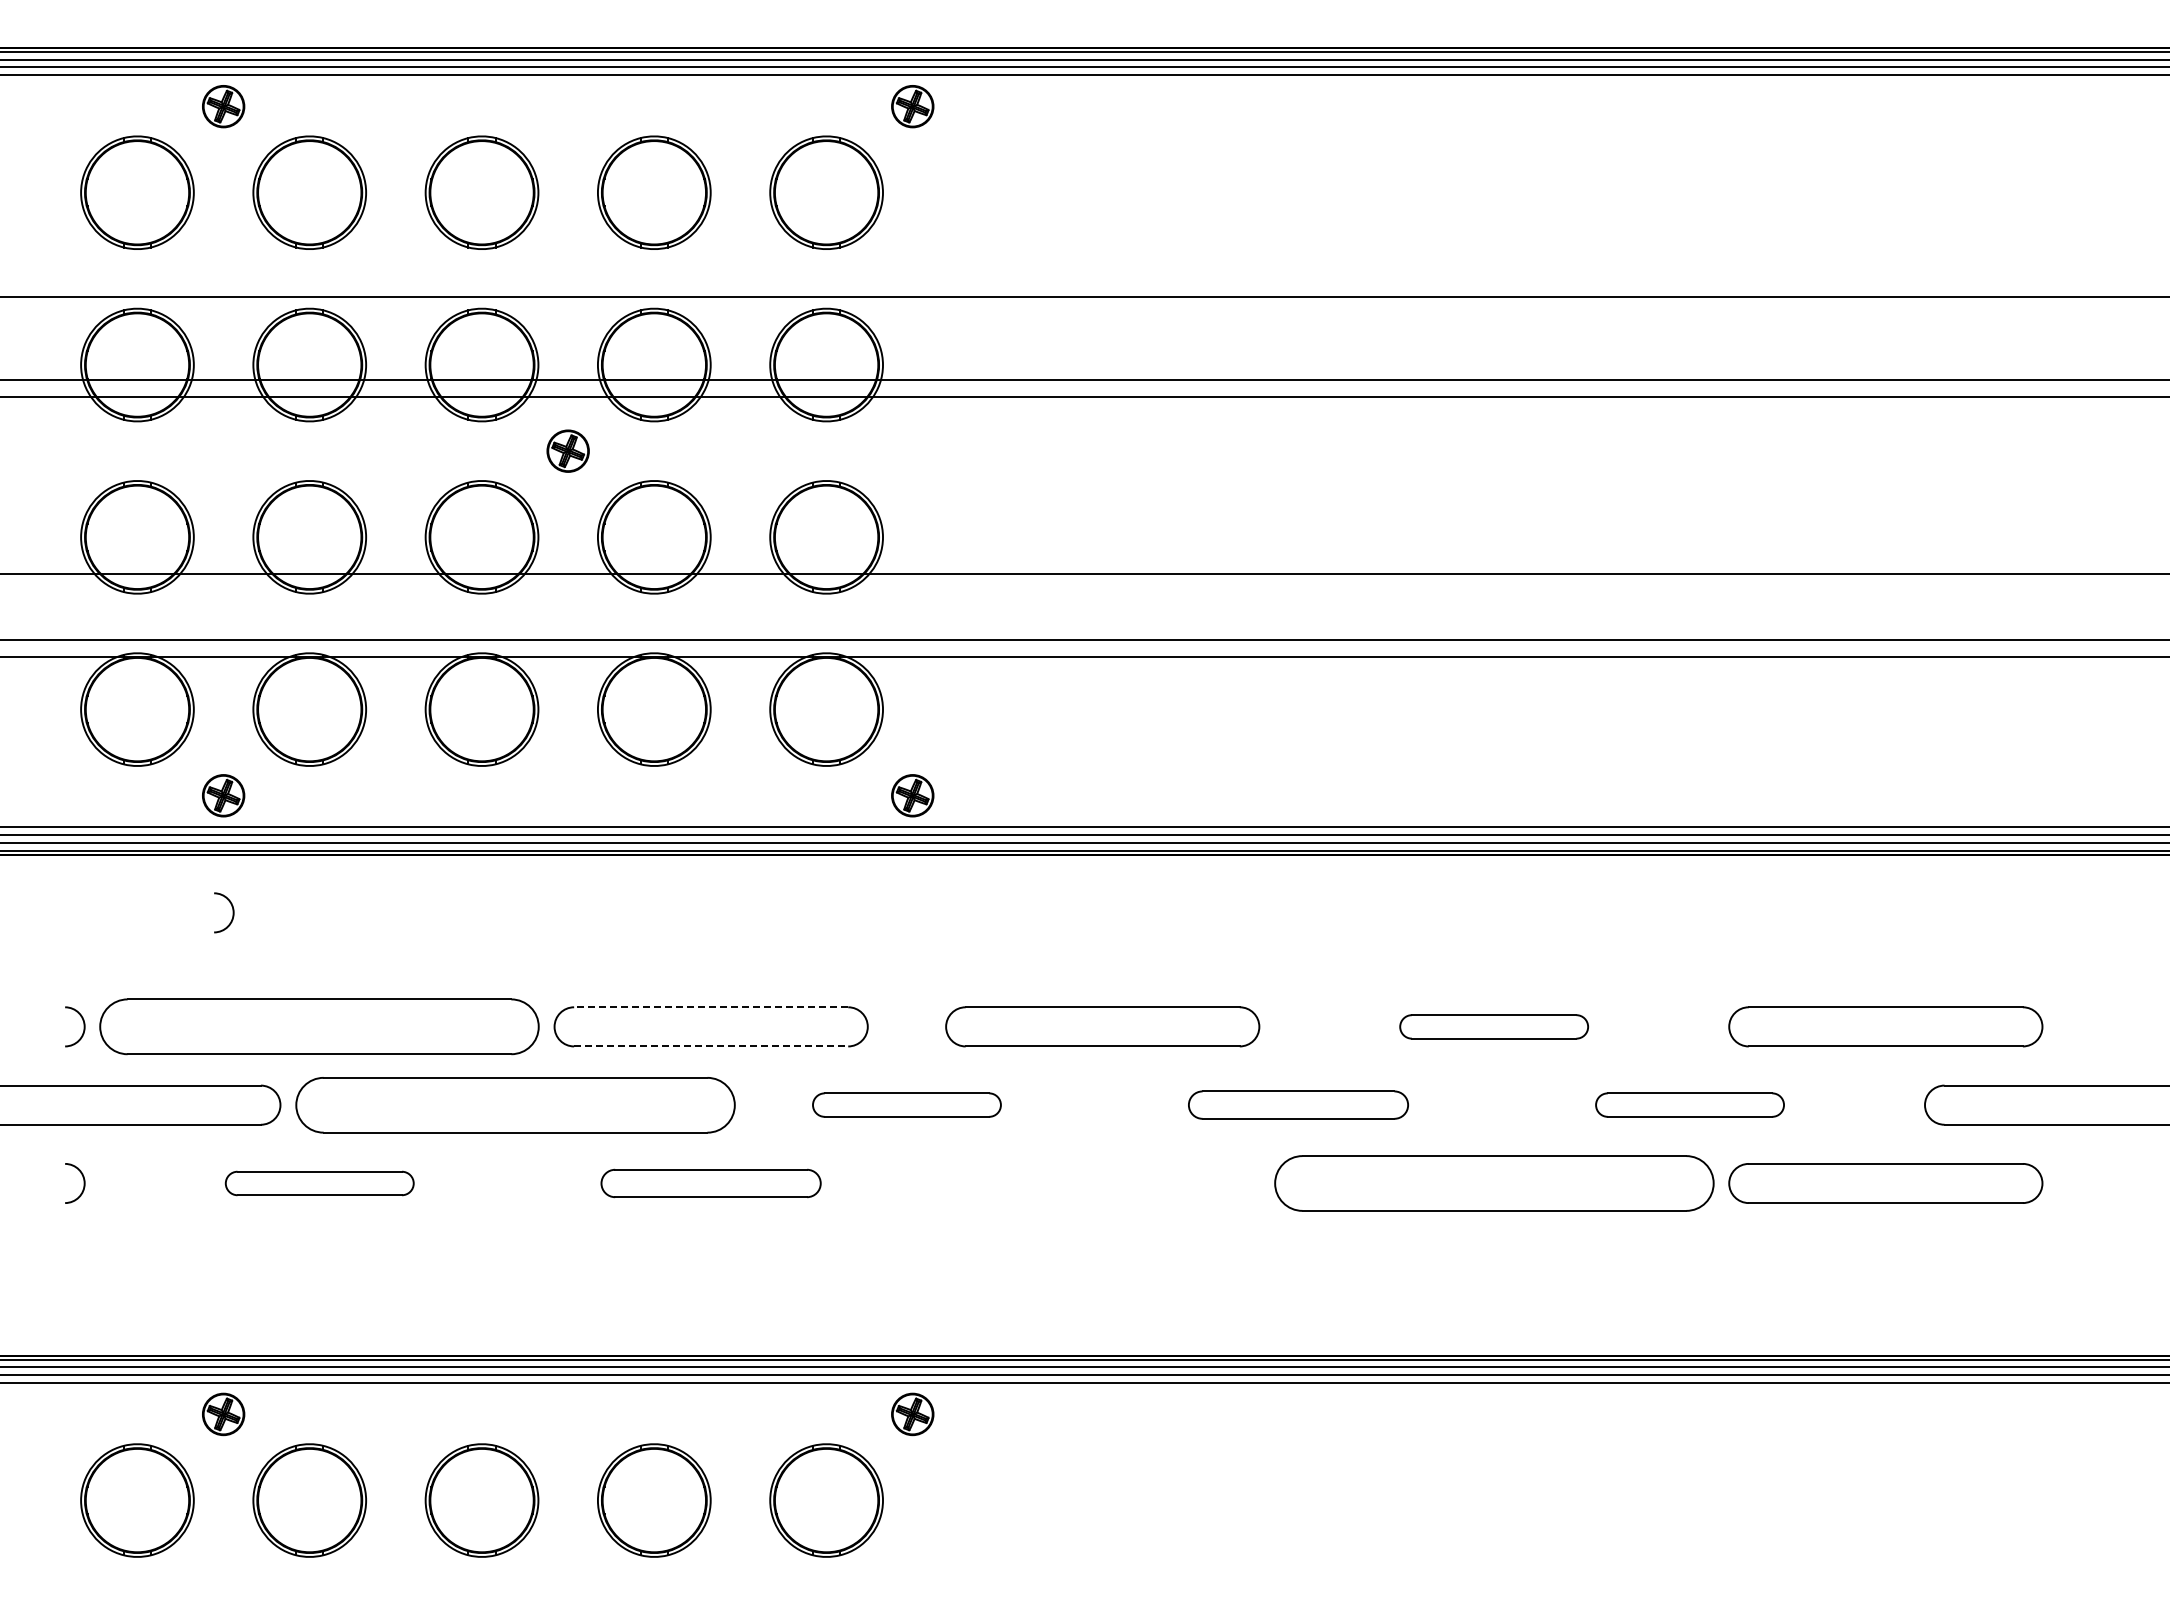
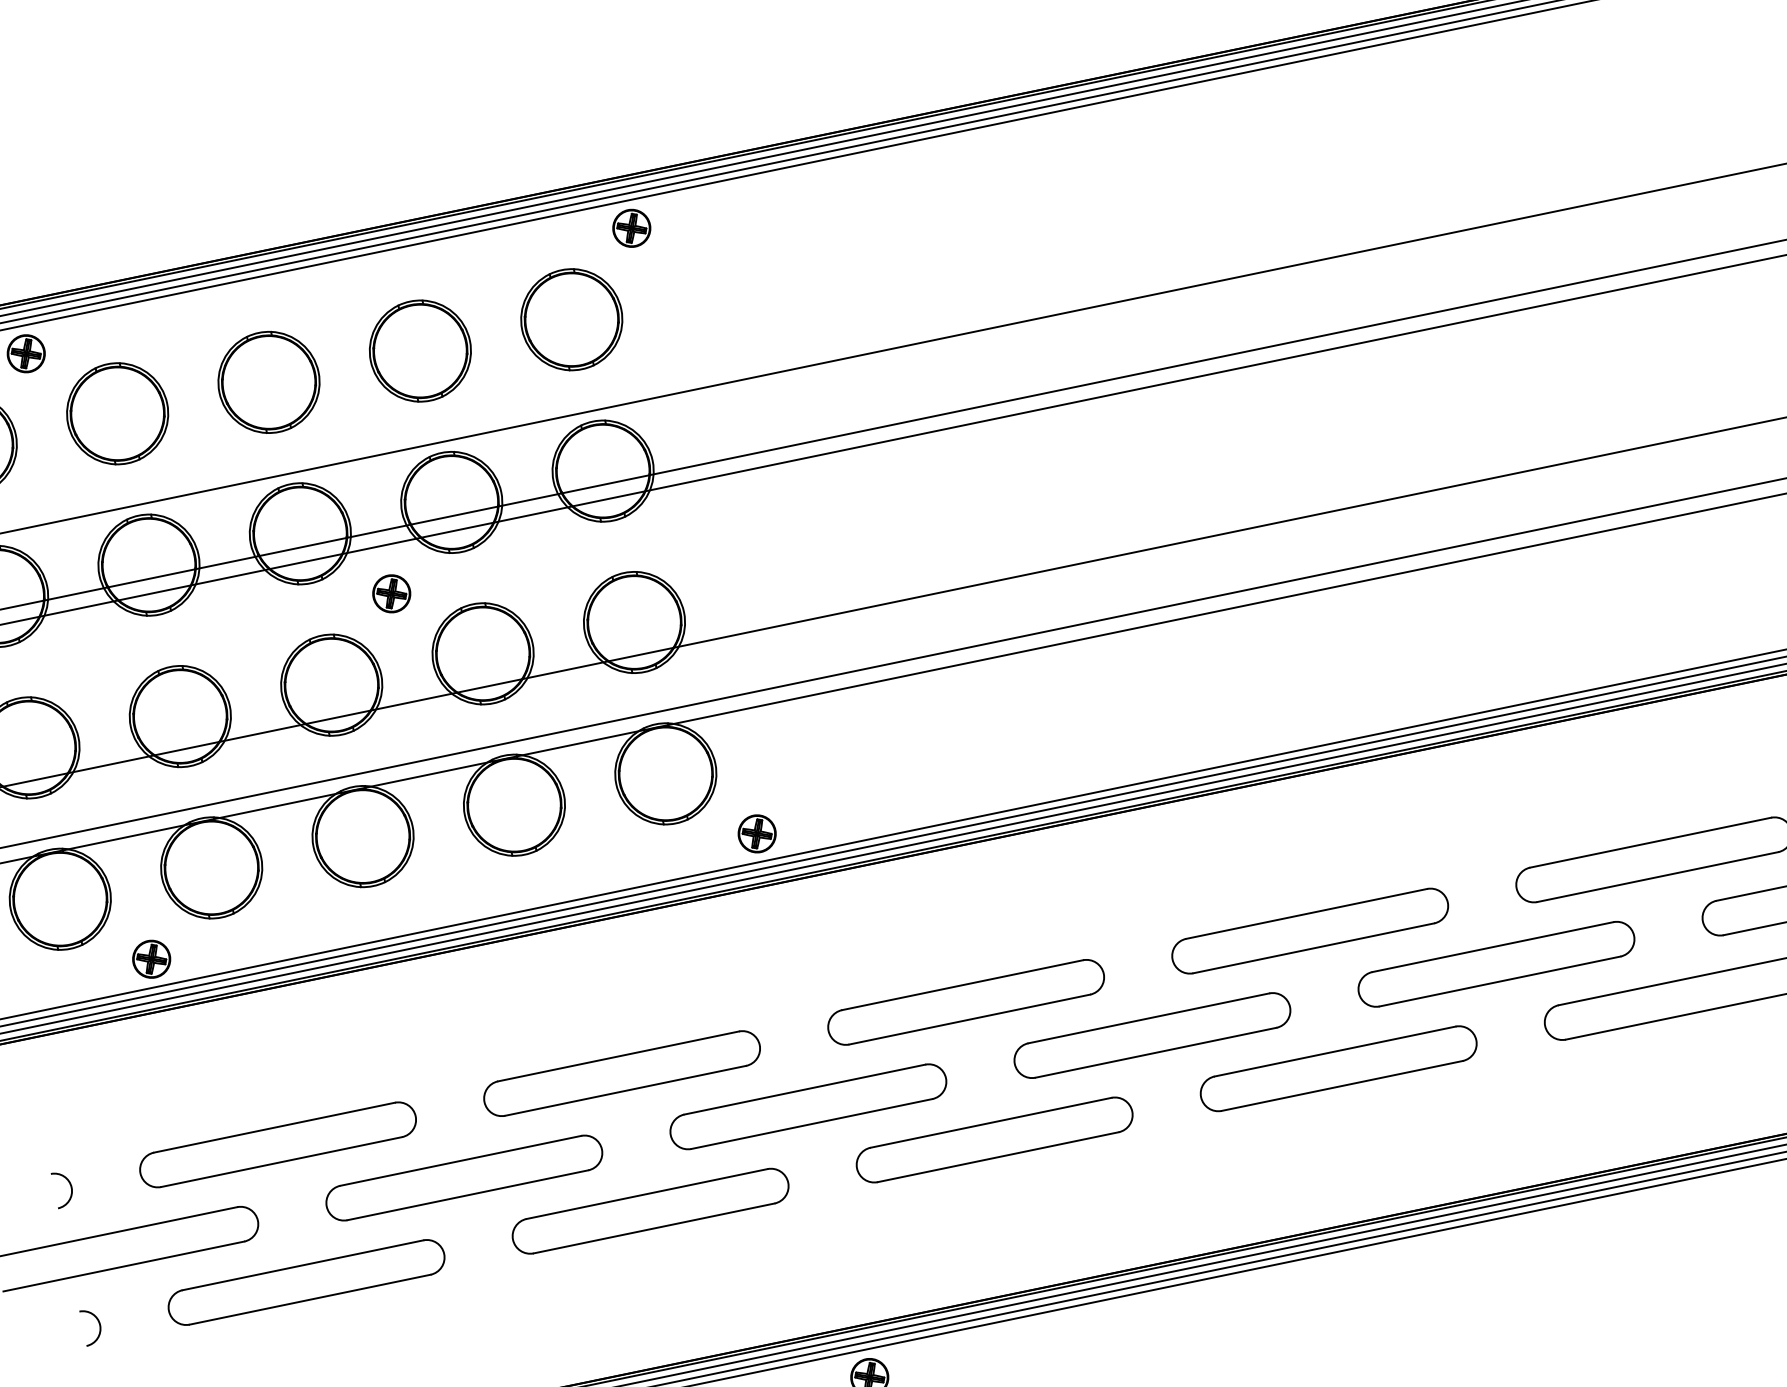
arc: (232, 912) -> (180, 1060), removed
line: (710, 1007) -> (618, 1056), dashed -> solid
part: (319, 1026) -> (277, 1144), size x0.71
part: (1493, 1026) -> (1309, 930), size x1.67
line: (711, 1046) -> (625, 1090), dashed -> solid
part: (514, 1104) -> (463, 1177), size x0.71
part: (906, 1104) -> (807, 1106), size x1.67
part: (1298, 1104) -> (1152, 1034), size x1.43
part: (1689, 1104) -> (1495, 963), size x1.67
part: (319, 1183) -> (306, 1282), size x1.67
part: (710, 1183) -> (650, 1211), size x1.43
part: (1102, 1183) -> (994, 1140), added
part: (1493, 1183) -> (1338, 1068), size x0.71

